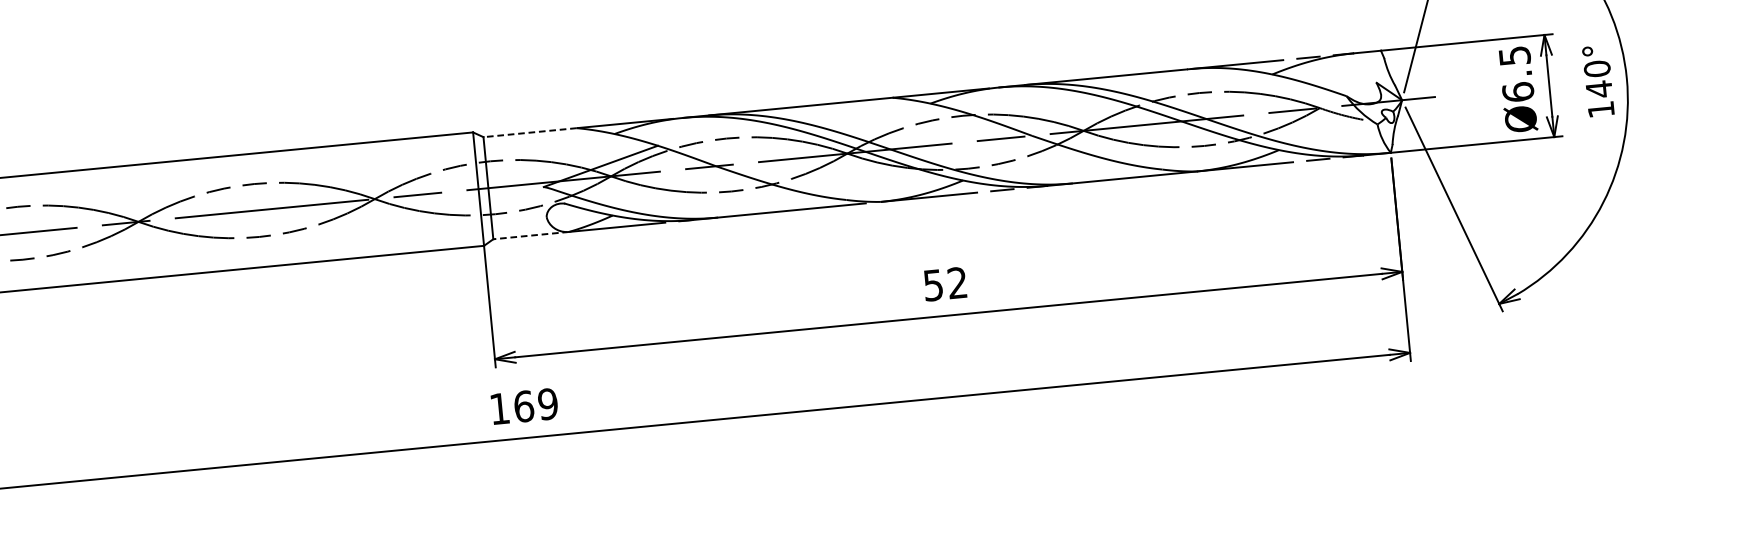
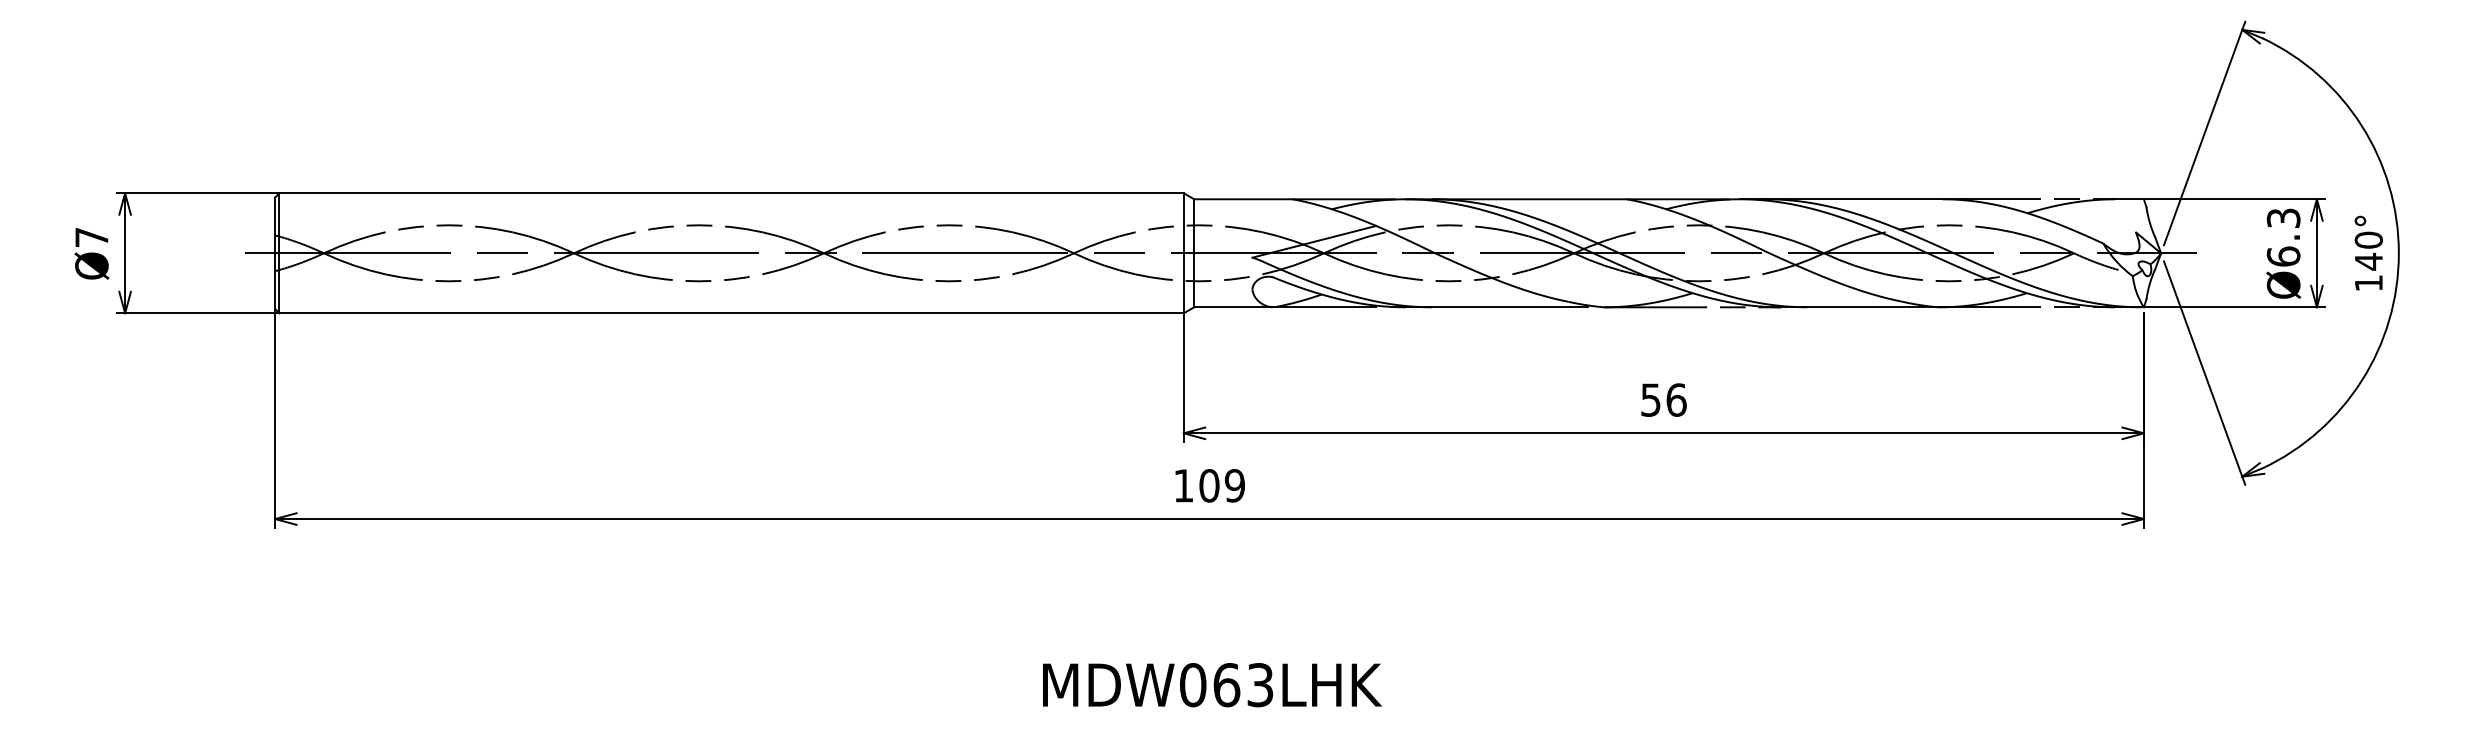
text: (1513, 55) -> (2282, 217), Ø6.5 -> Ø6.3
line: (530, 132) -> (1243, 199), dashed -> solid
line: (530, 235) -> (1233, 307), dashed -> solid
text: (957, 282) -> (1676, 399), 52 -> 56
text: (523, 406) -> (1209, 485), 169 -> 109

